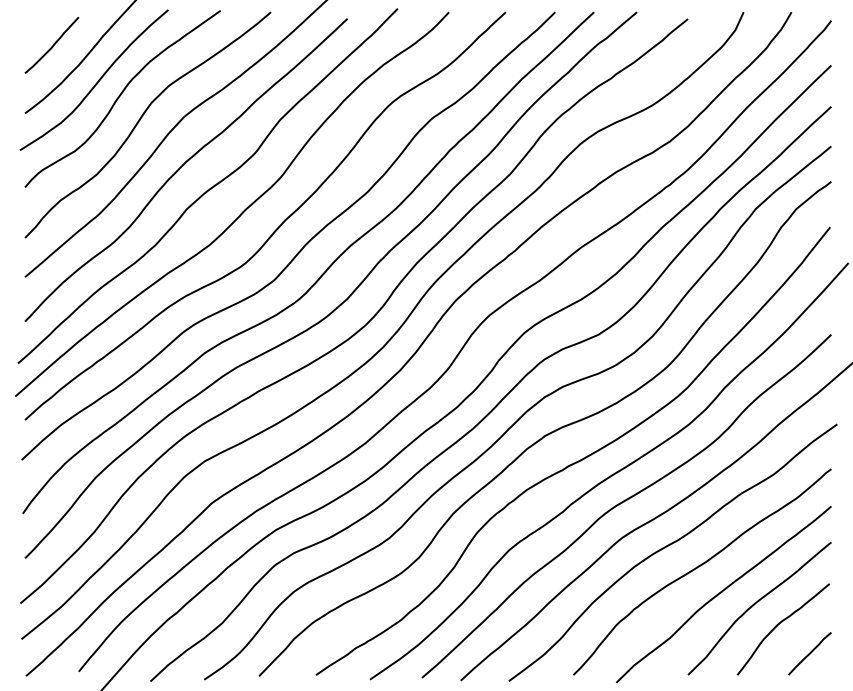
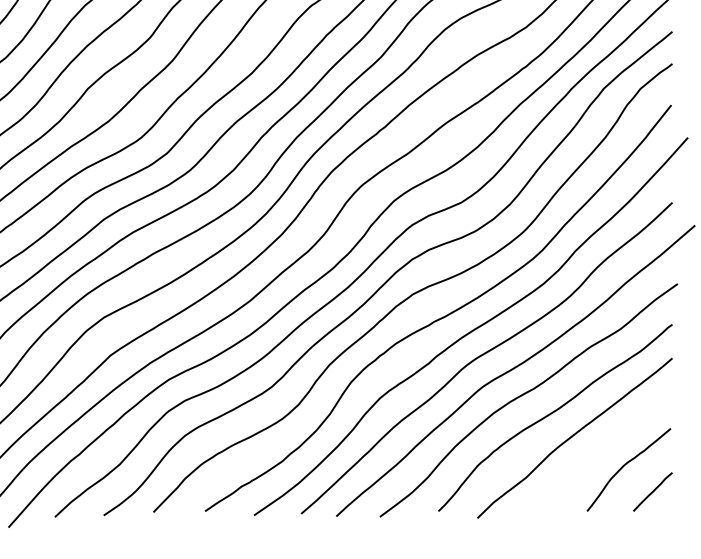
curve: (755, 604) -> (603, 447), removed

